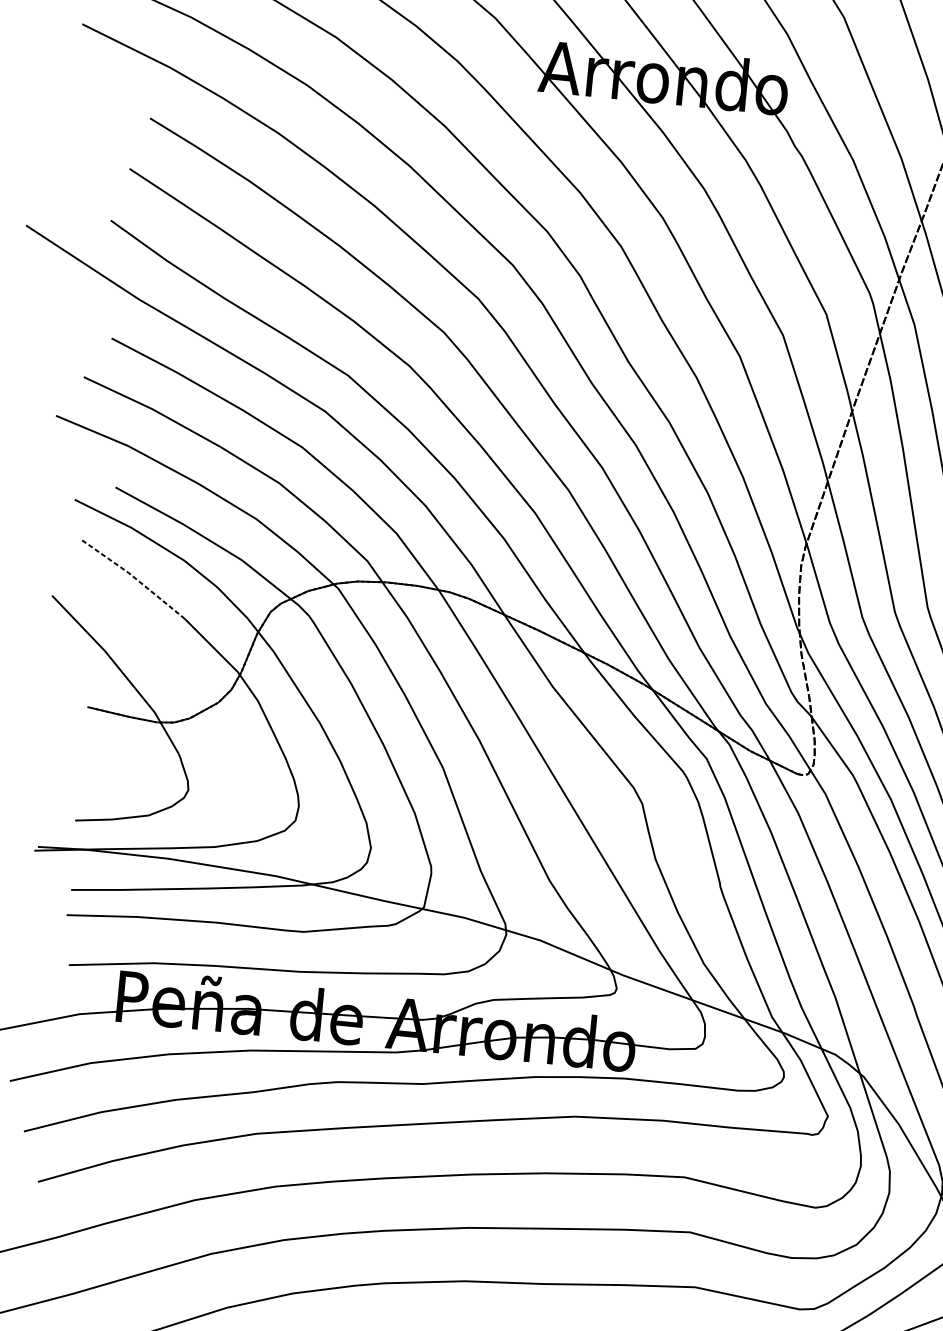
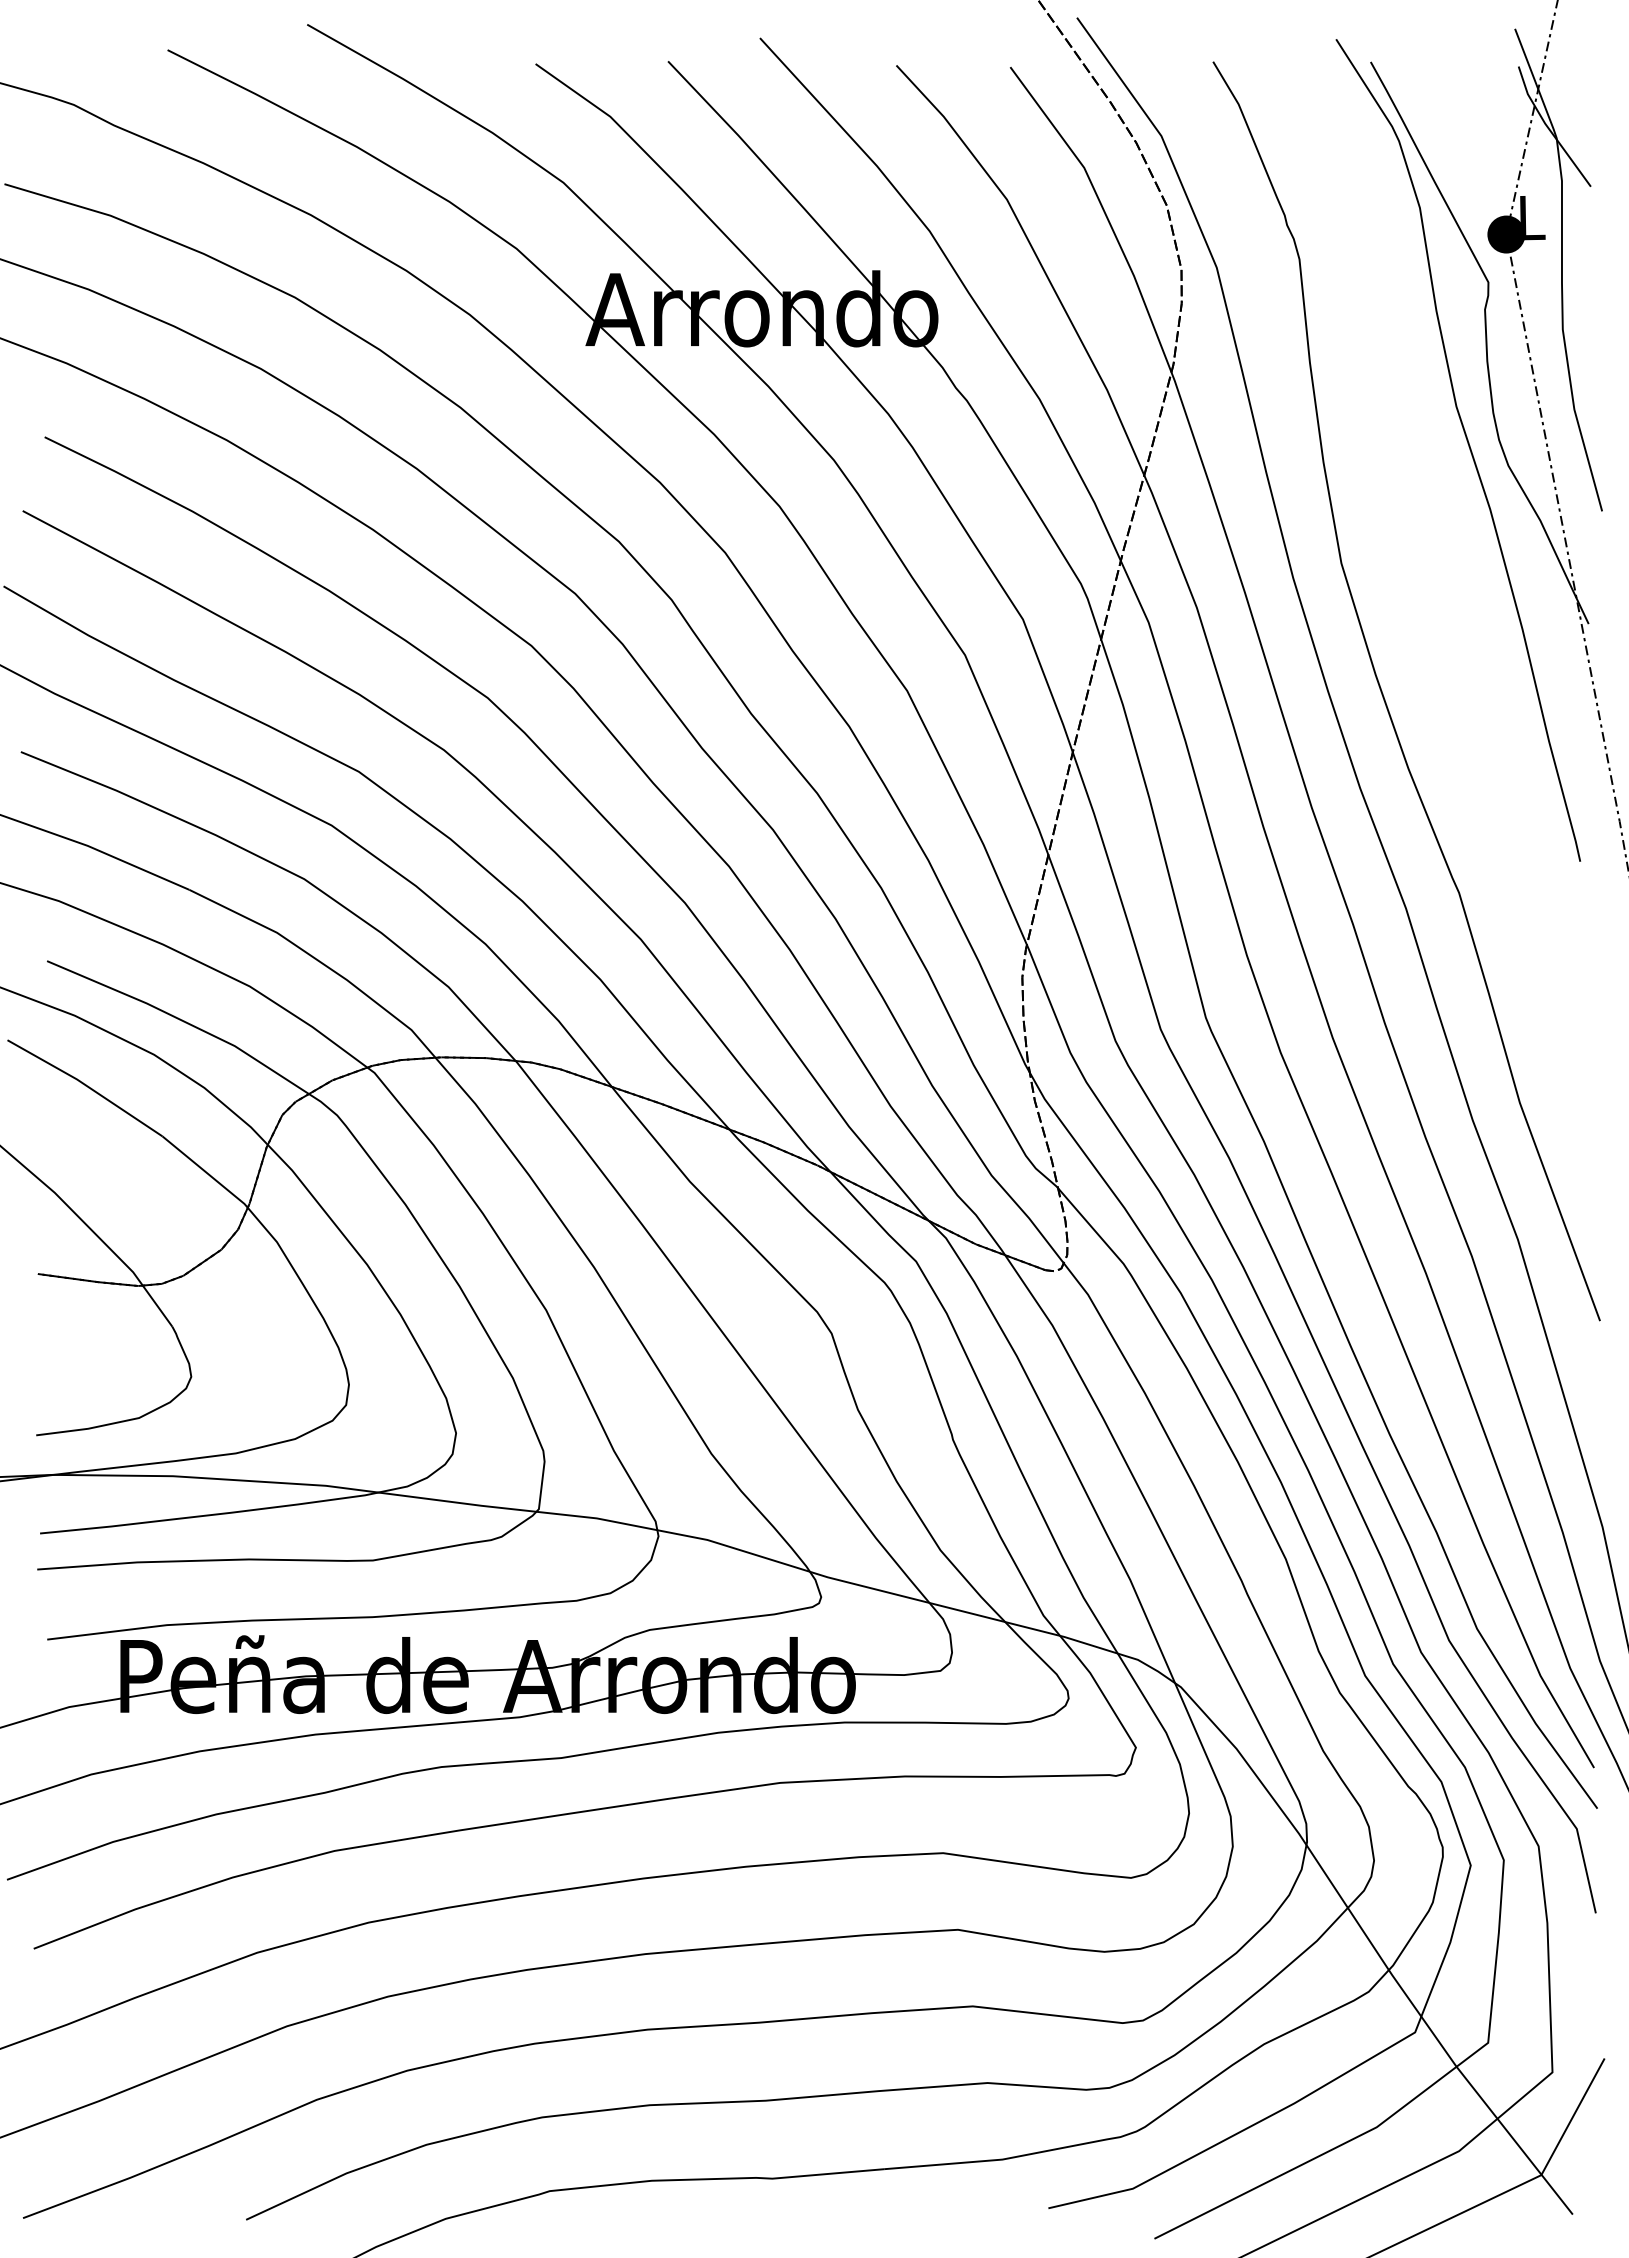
line: (134, 577) -> (86, 1085), dashed -> solid

